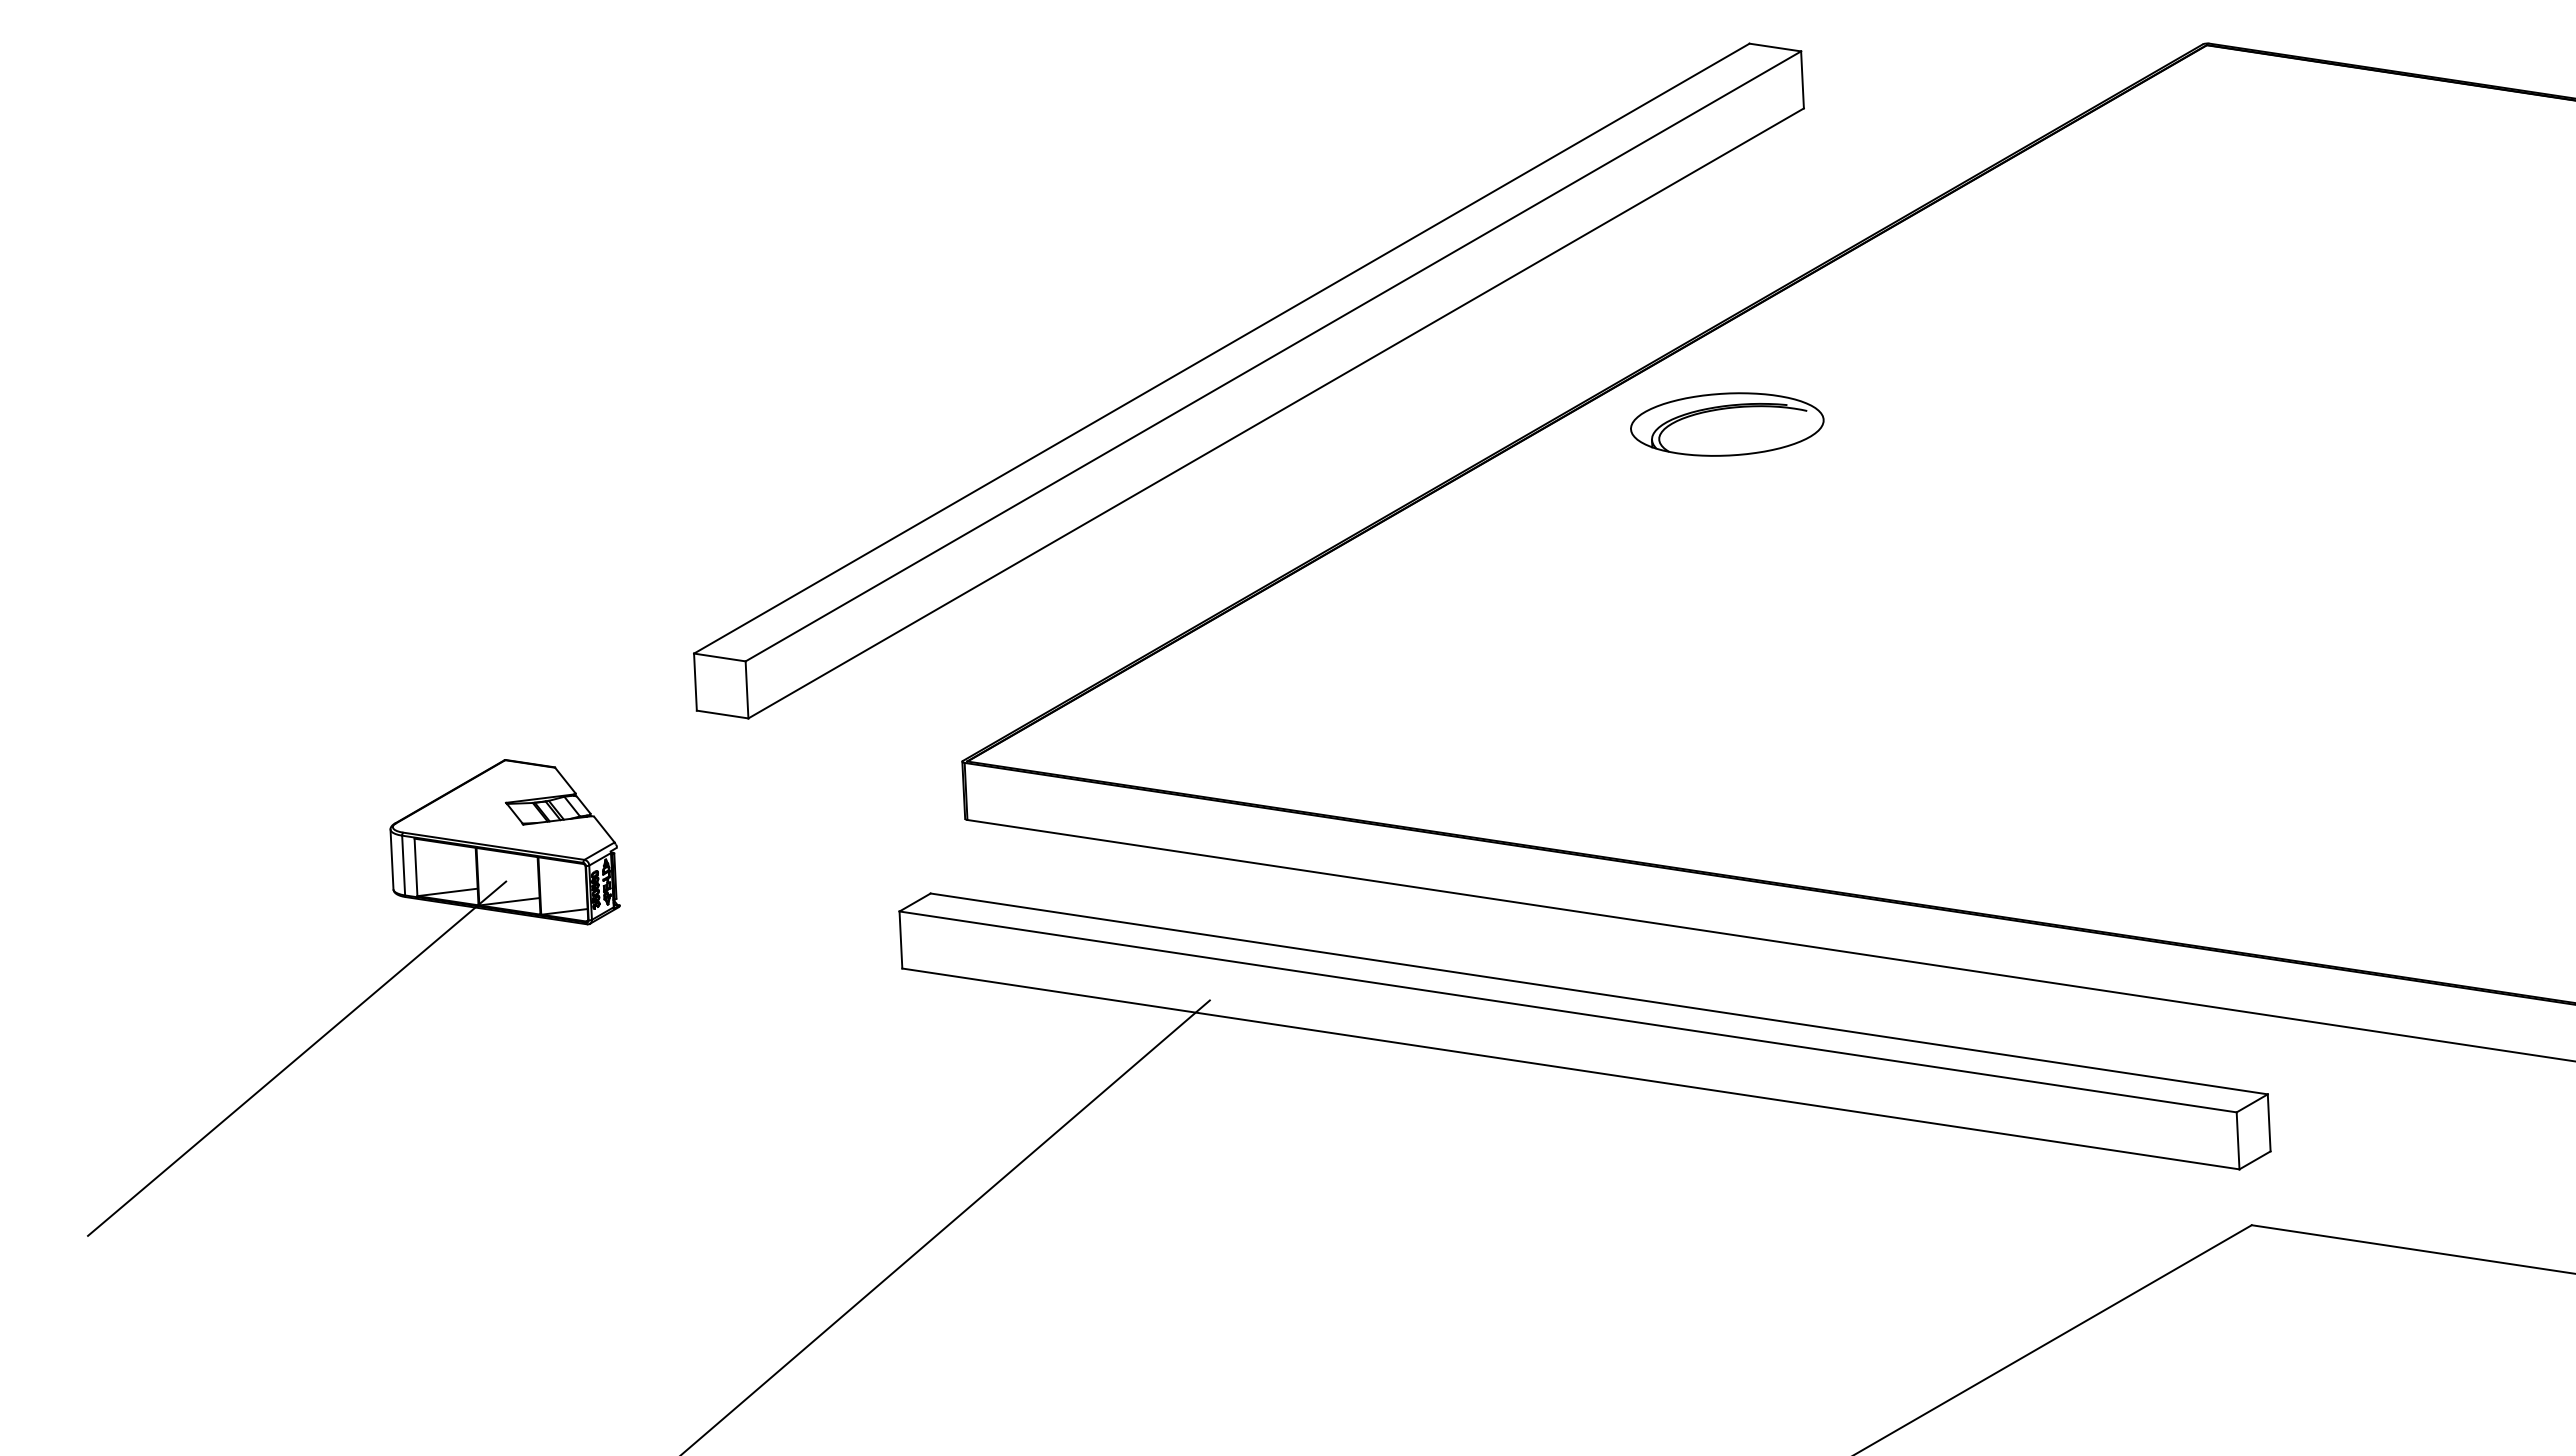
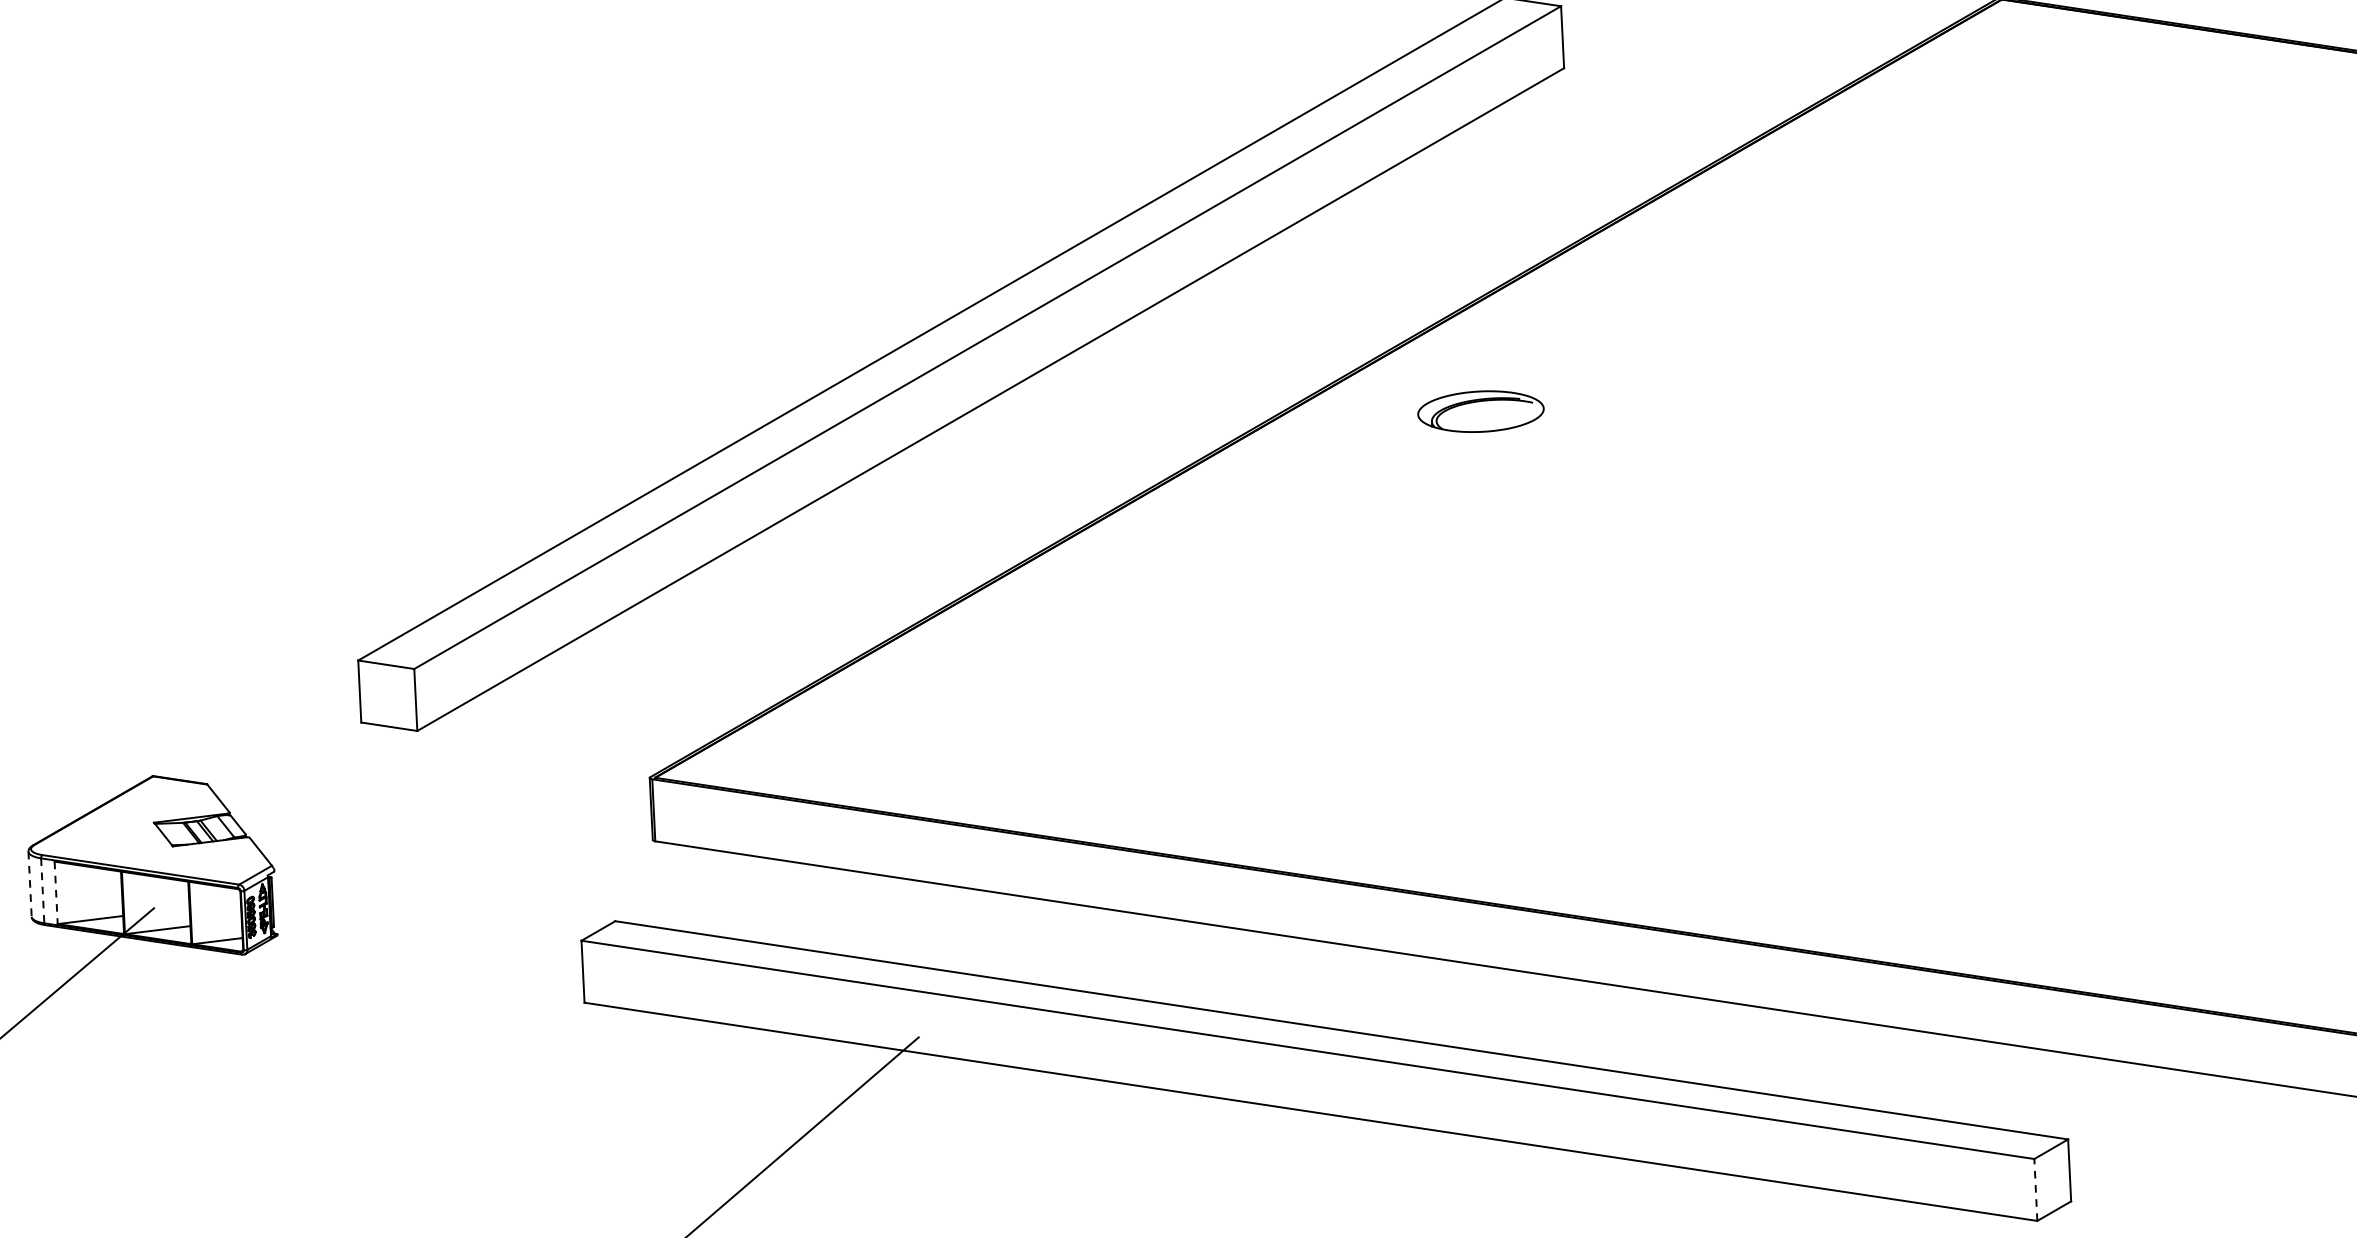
part: (1727, 424) -> (1481, 411), size x0.6
line: (392, 859) -> (30, 884), solid -> dashed
line: (403, 865) -> (42, 890), solid -> dashed
line: (416, 867) -> (56, 892), solid -> dashed
line: (2238, 1140) -> (2036, 1189), solid -> dashed

